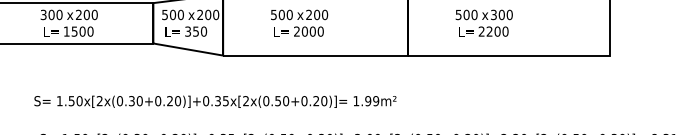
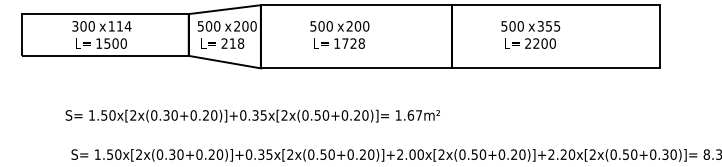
text: (86, 15) -> (119, 26), 200 -> 114
text: (505, 15) -> (552, 26), 300 -> 355
text: (195, 31) -> (232, 43), 350 -> 218
text: (308, 31) -> (349, 43), 2000 -> 1728
text: (371, 101) -> (414, 115), 1.99m² -> 1.67m²

